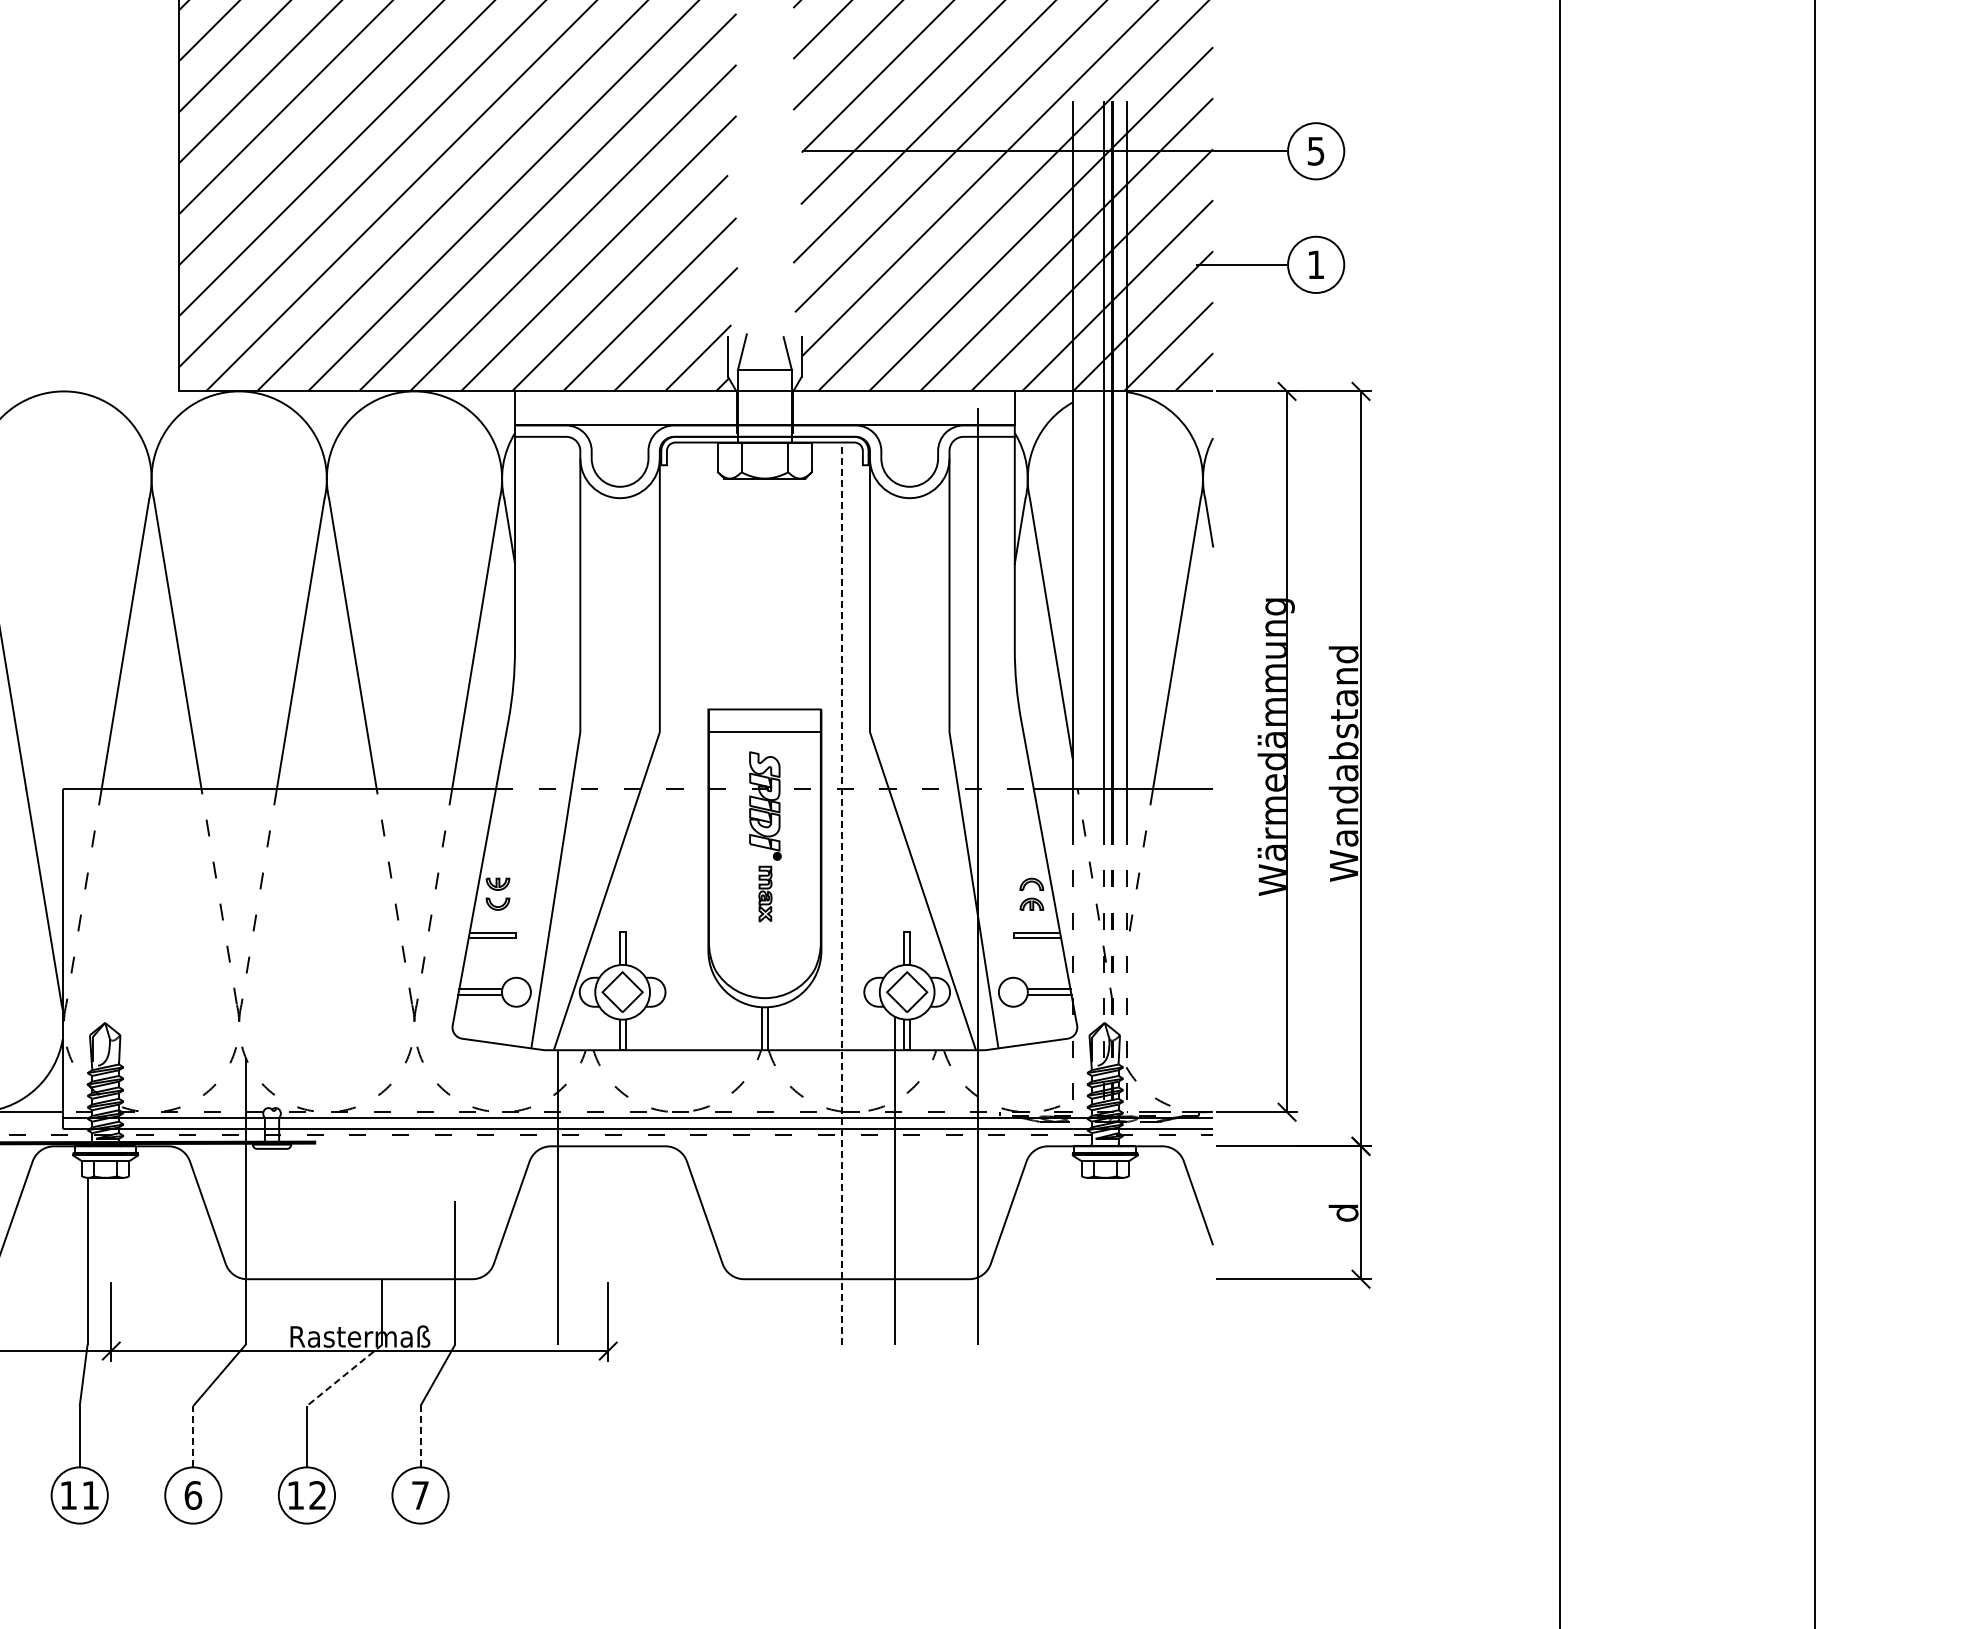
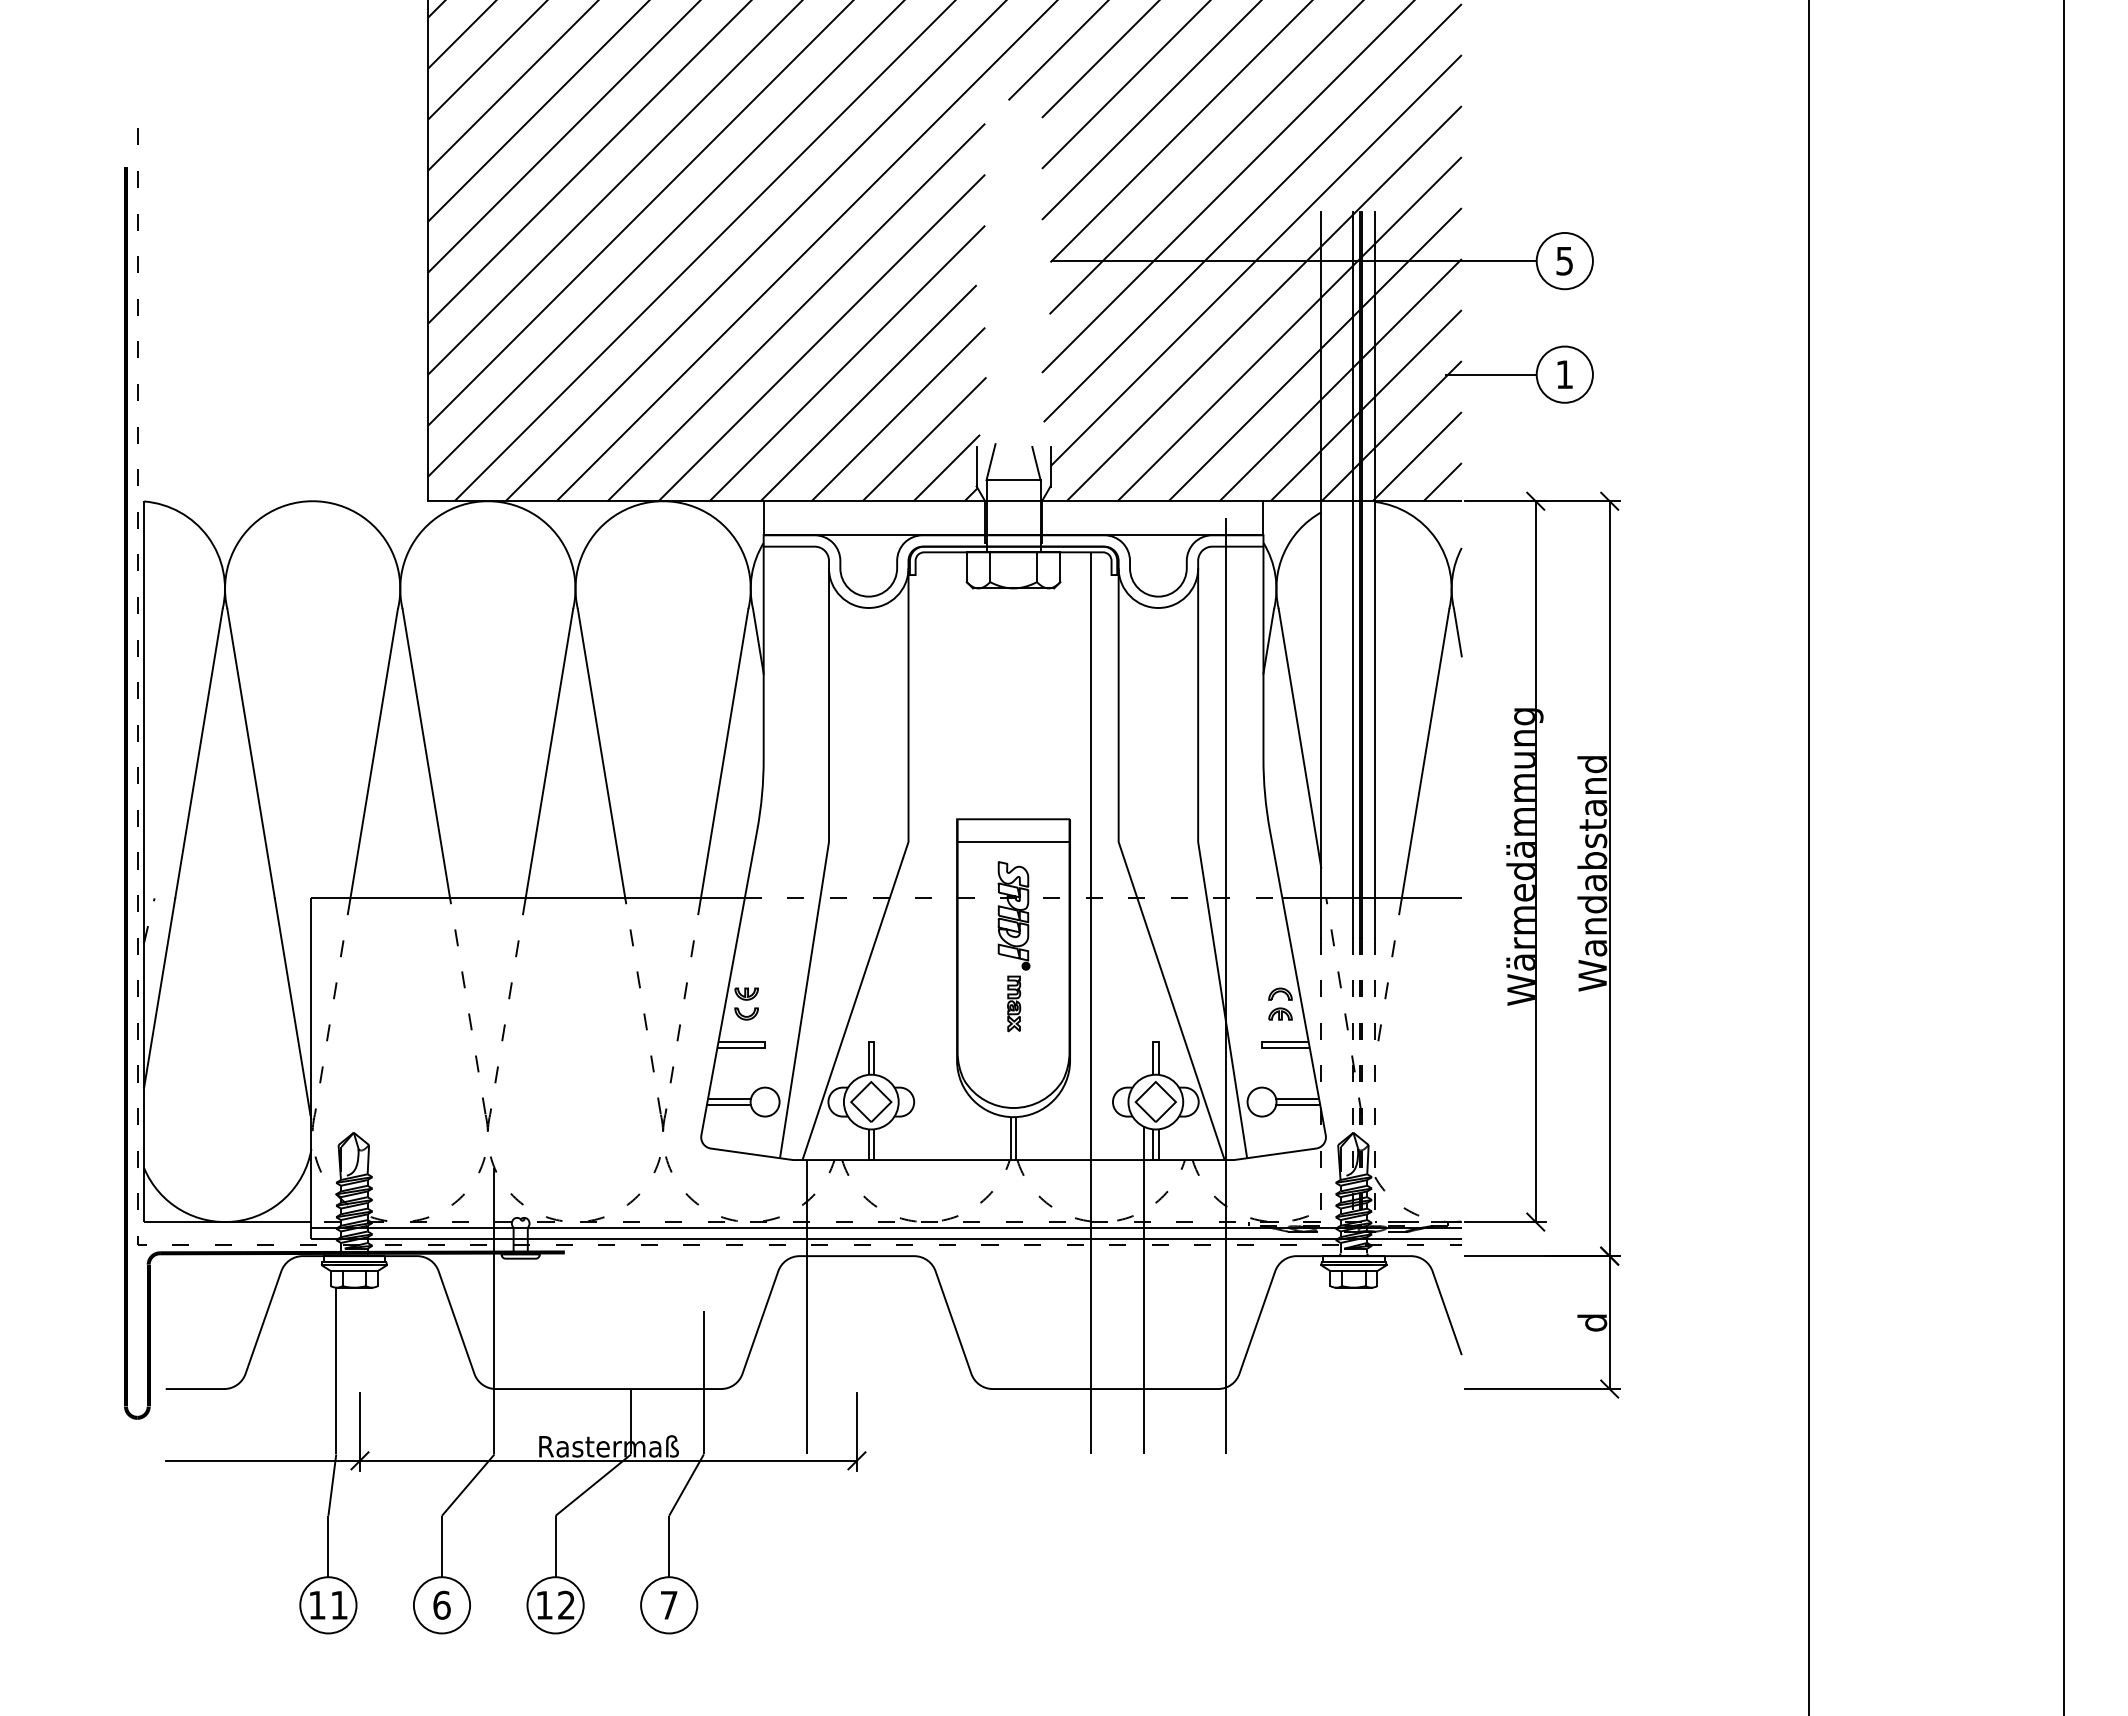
line: (841, 892) -> (1090, 1002), dashed -> solid
line: (344, 1375) -> (593, 1485), dashed -> solid
line: (193, 1436) -> (442, 1546), dashed -> solid
line: (420, 1436) -> (669, 1546), dashed -> solid

